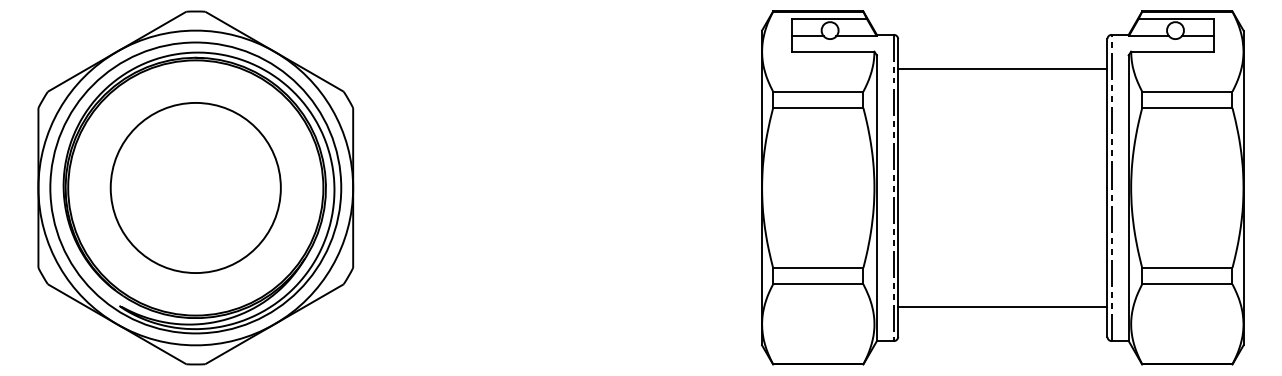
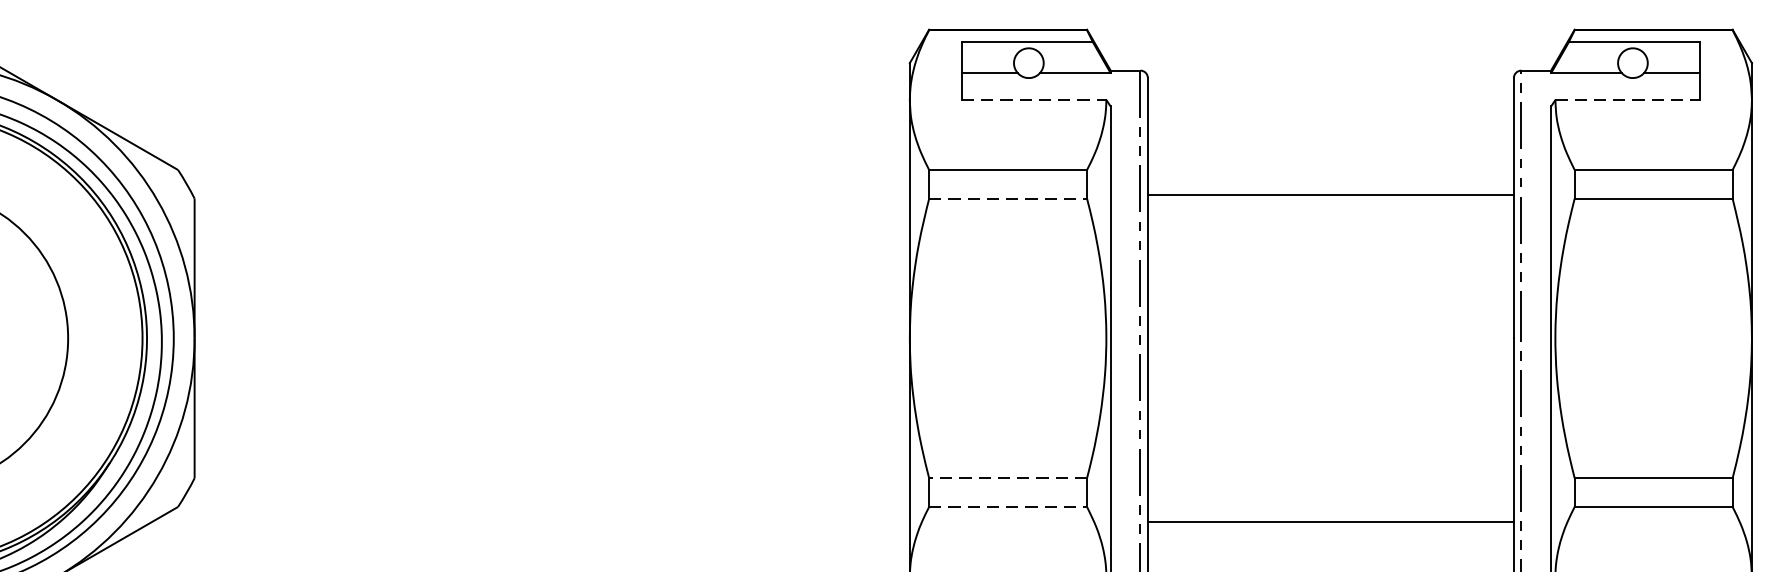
line: (833, 51) -> (1034, 99), solid -> dashed
line: (1172, 51) -> (1627, 99), solid -> dashed
line: (1002, 68) -> (1330, 194), moved
line: (818, 108) -> (1008, 199), solid -> dashed
line: (817, 267) -> (1006, 477), solid -> dashed
line: (818, 284) -> (1008, 507), solid -> dashed
line: (1002, 307) -> (1330, 522), moved

